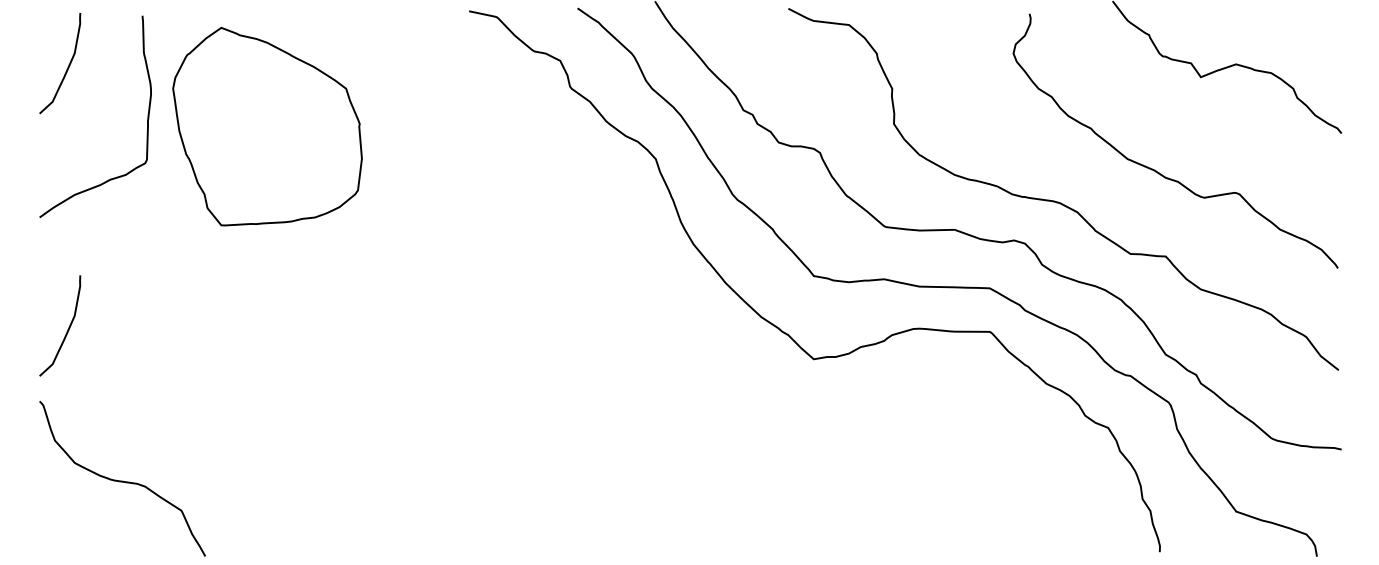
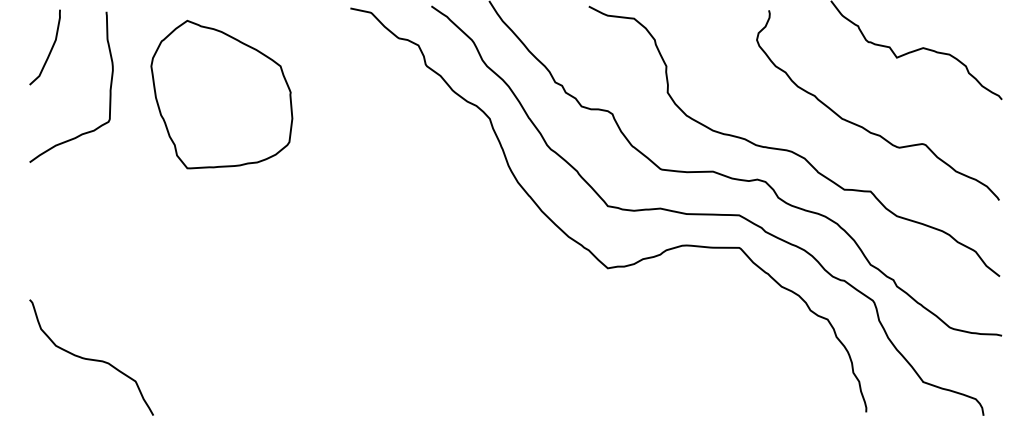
part: (267, 126) -> (221, 94), moved
curve: (67, 328) -> (50, 245), removed

